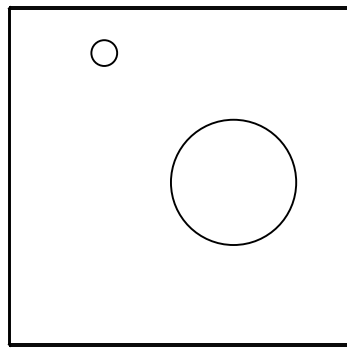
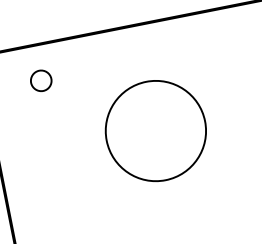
circle: (103, 52) -> (40, 80), moved
circle: (233, 181) -> (155, 130), moved

